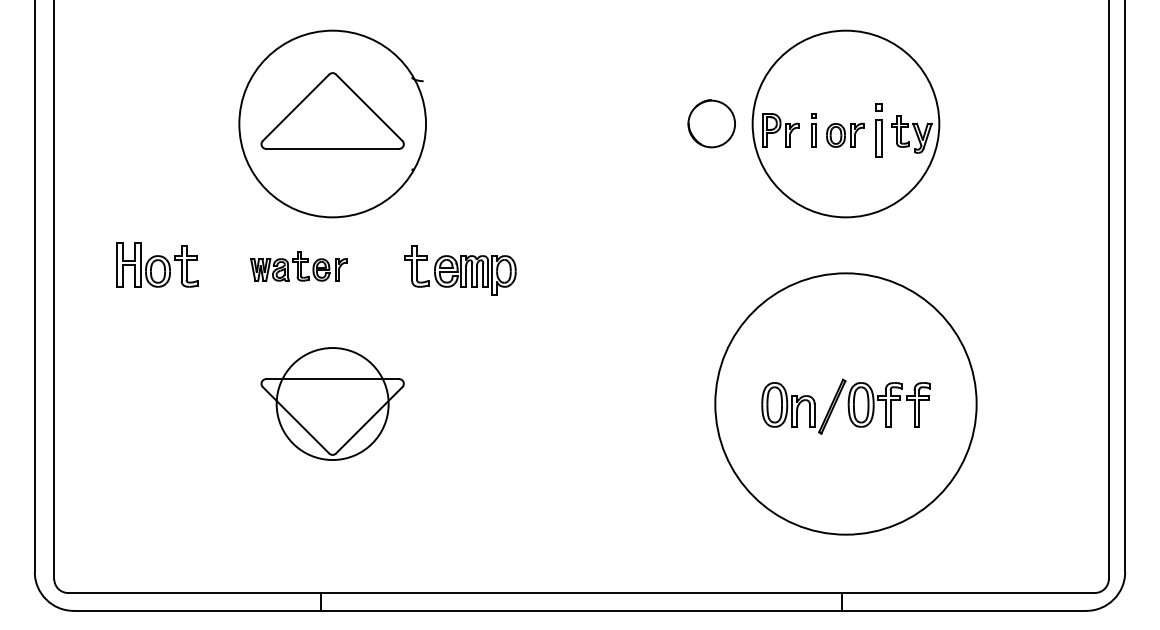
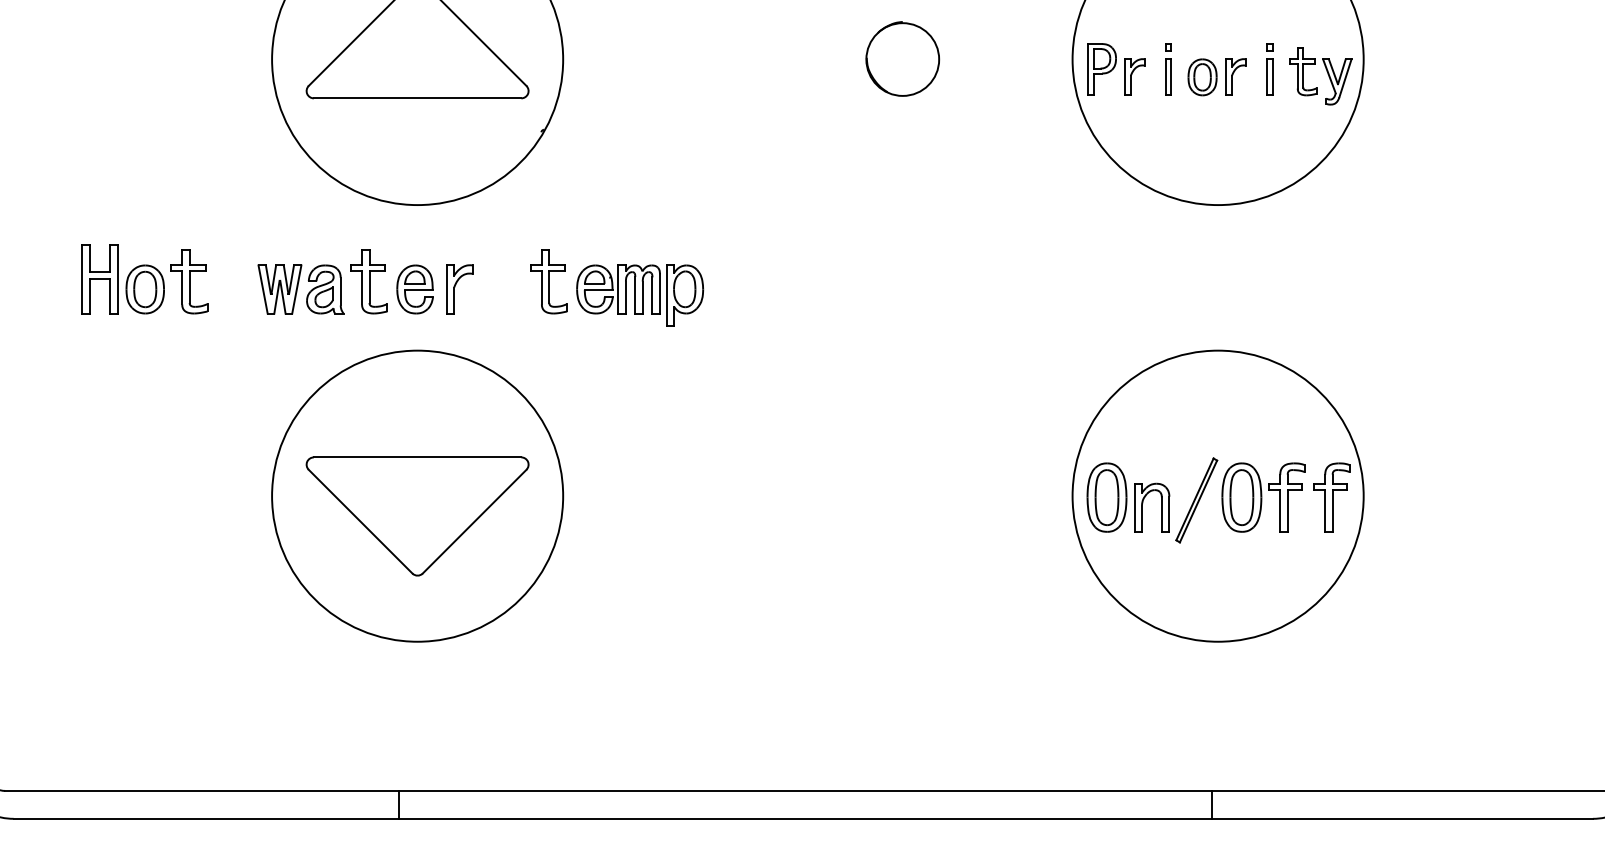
part: (711, 123) -> (902, 58), moved
part: (878, 130) -> (1268, 69), size x0.62
part: (298, 266) -> (364, 281), size x1.43
circle: (332, 403) -> (417, 495), size x1.67
circle: (845, 403) -> (1217, 495), size x0.71

